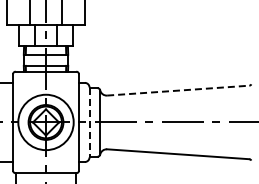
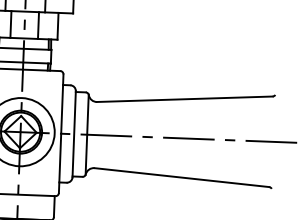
line: (178, 90) -> (185, 99), dashed -> solid
line: (89, 122) -> (74, 134), dashed -> solid

